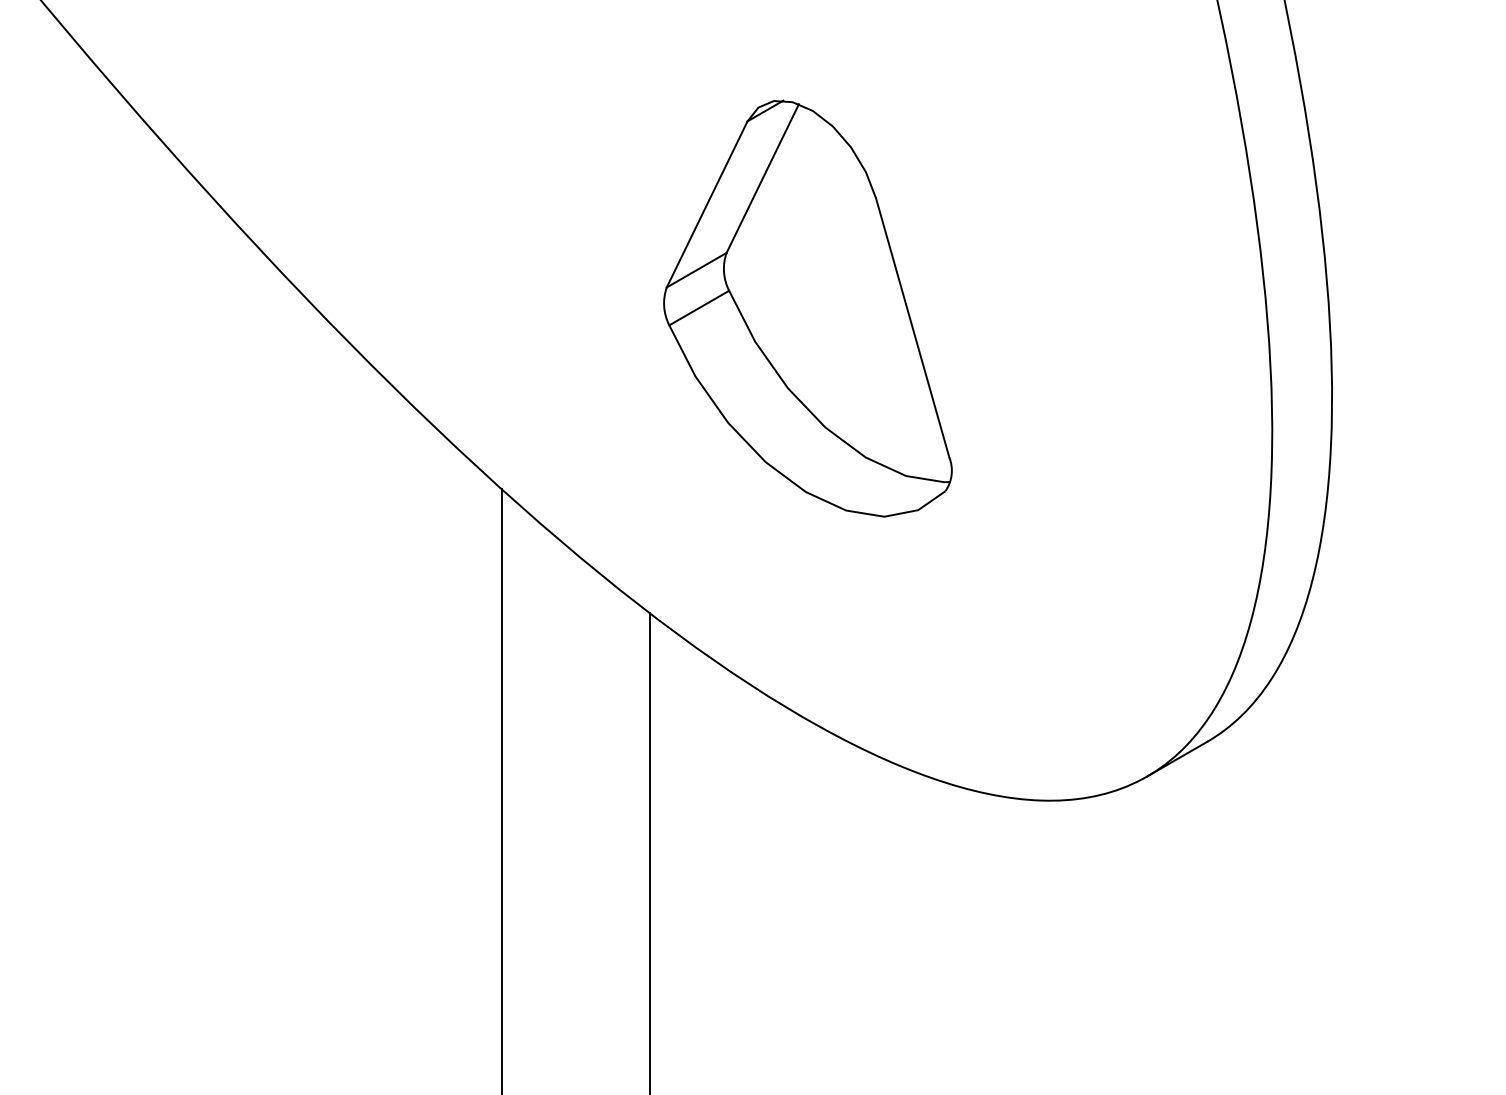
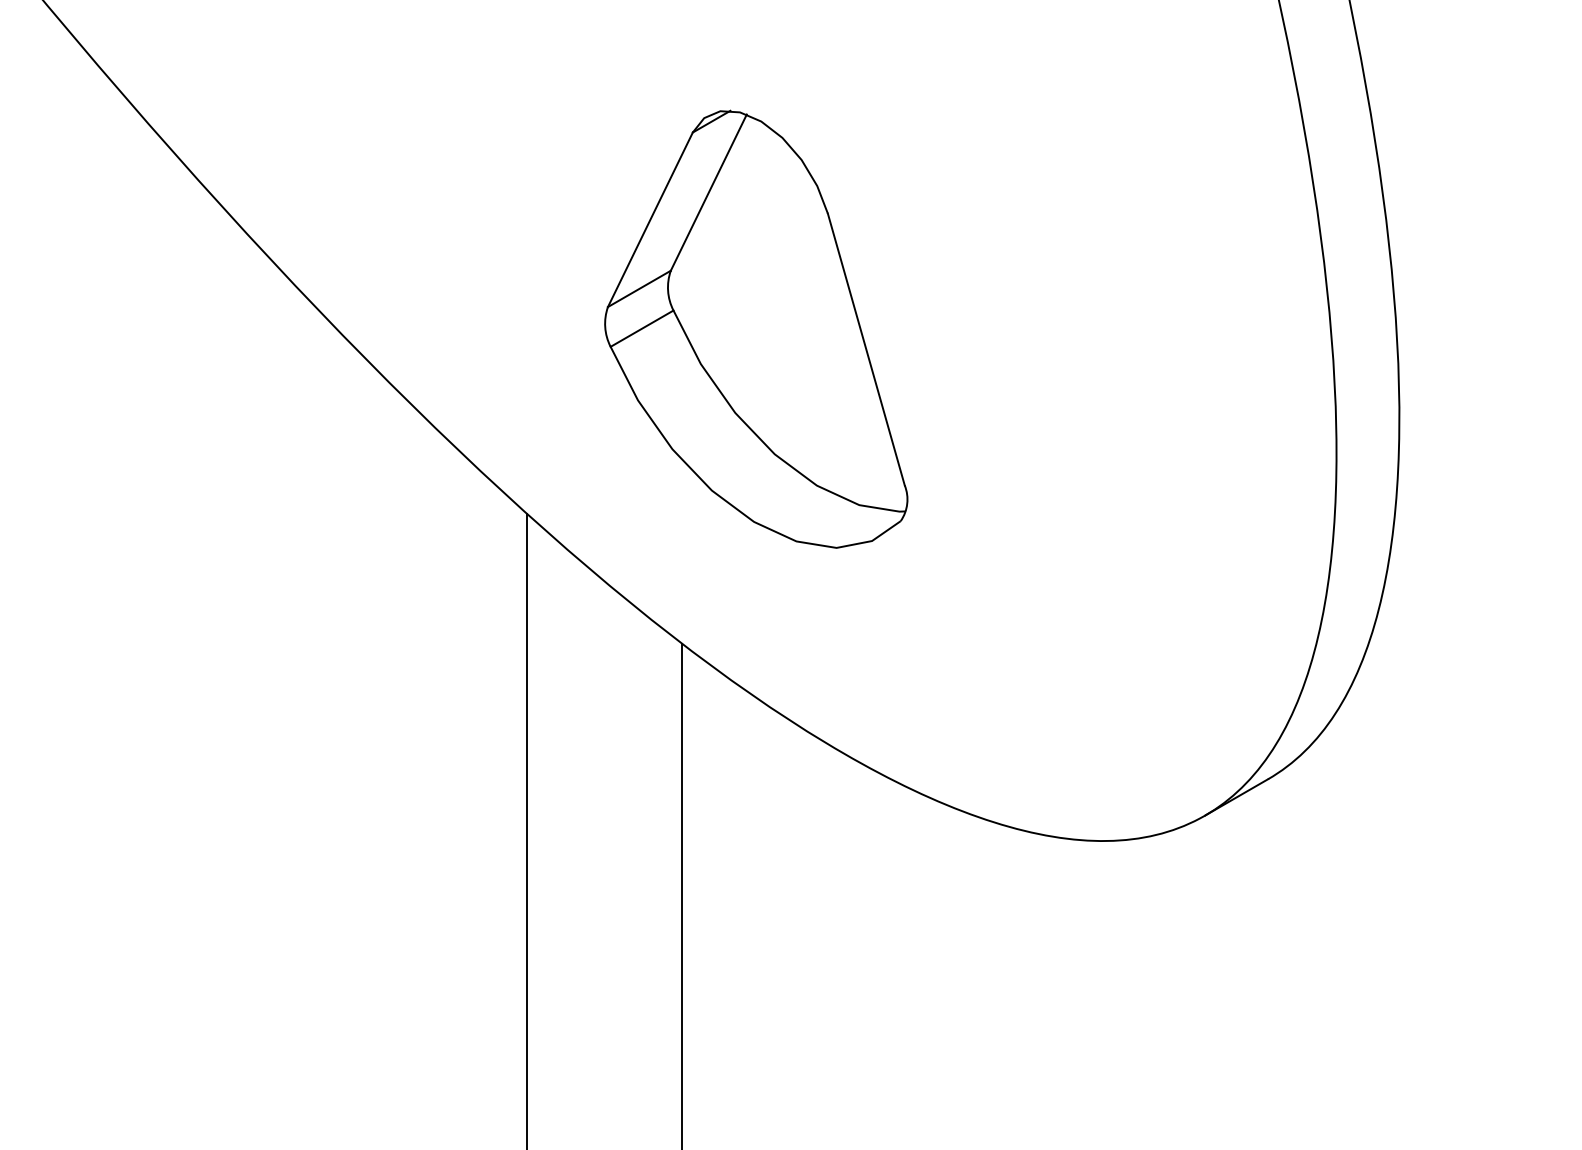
part: (807, 308) -> (755, 329), moved

